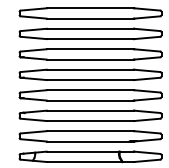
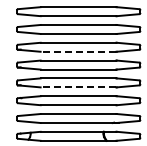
line: (90, 59) -> (78, 51), solid -> dashed
line: (90, 100) -> (78, 87), solid -> dashed

